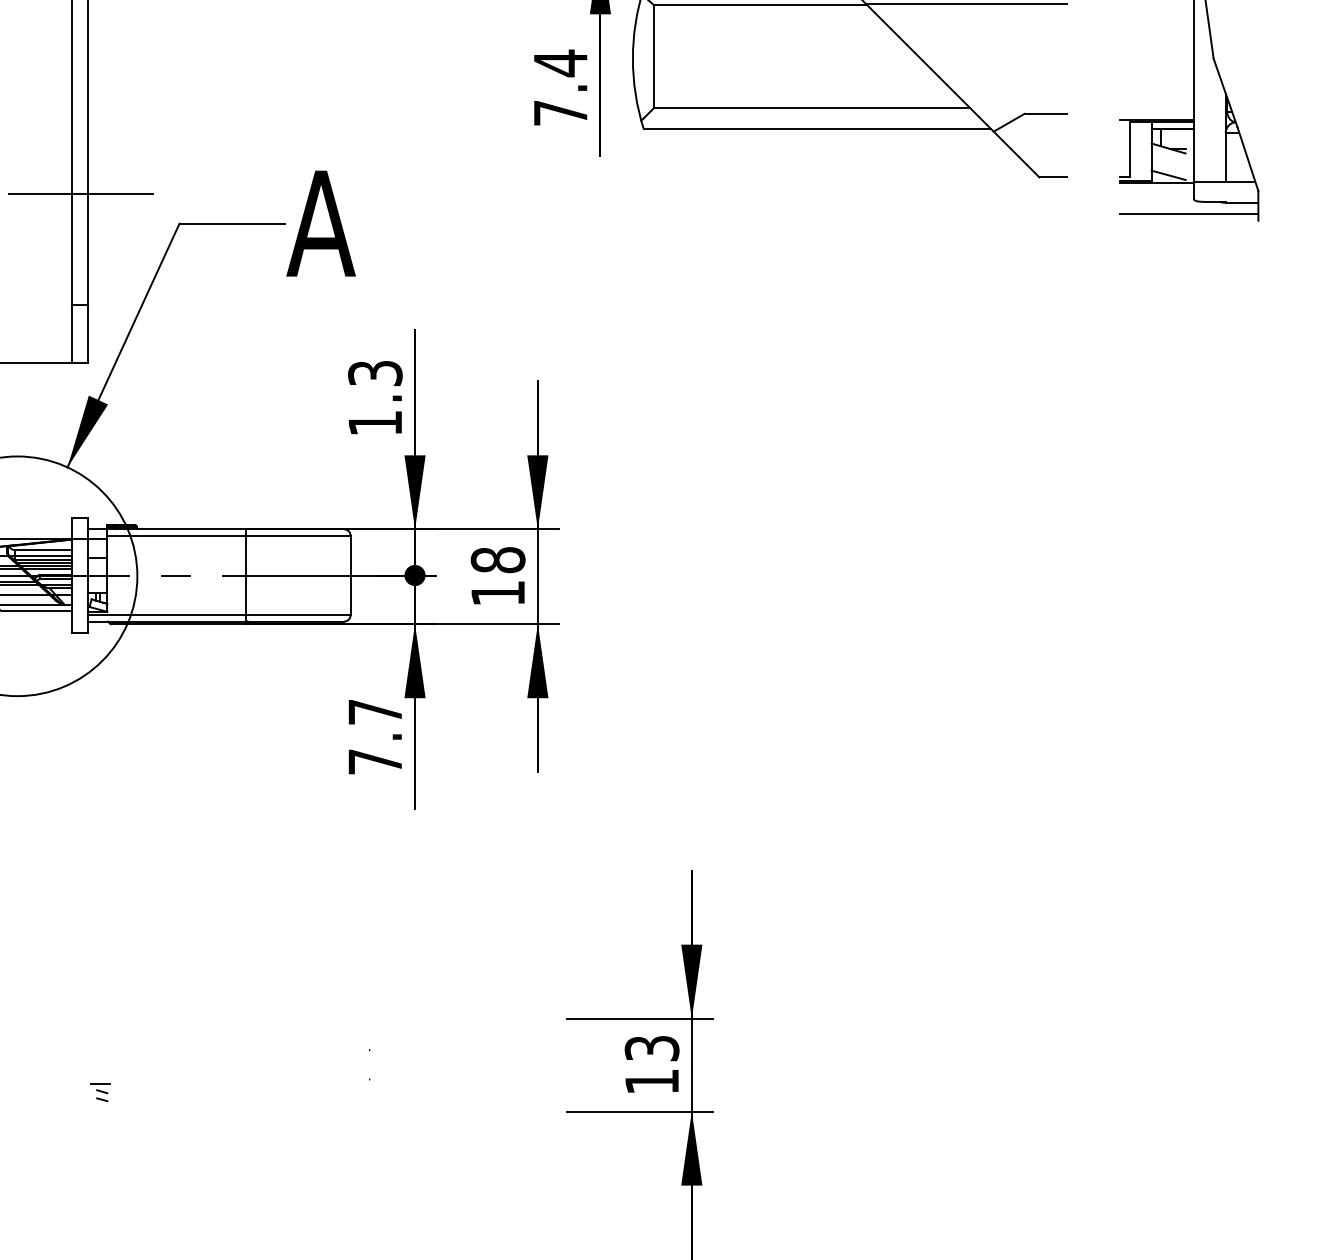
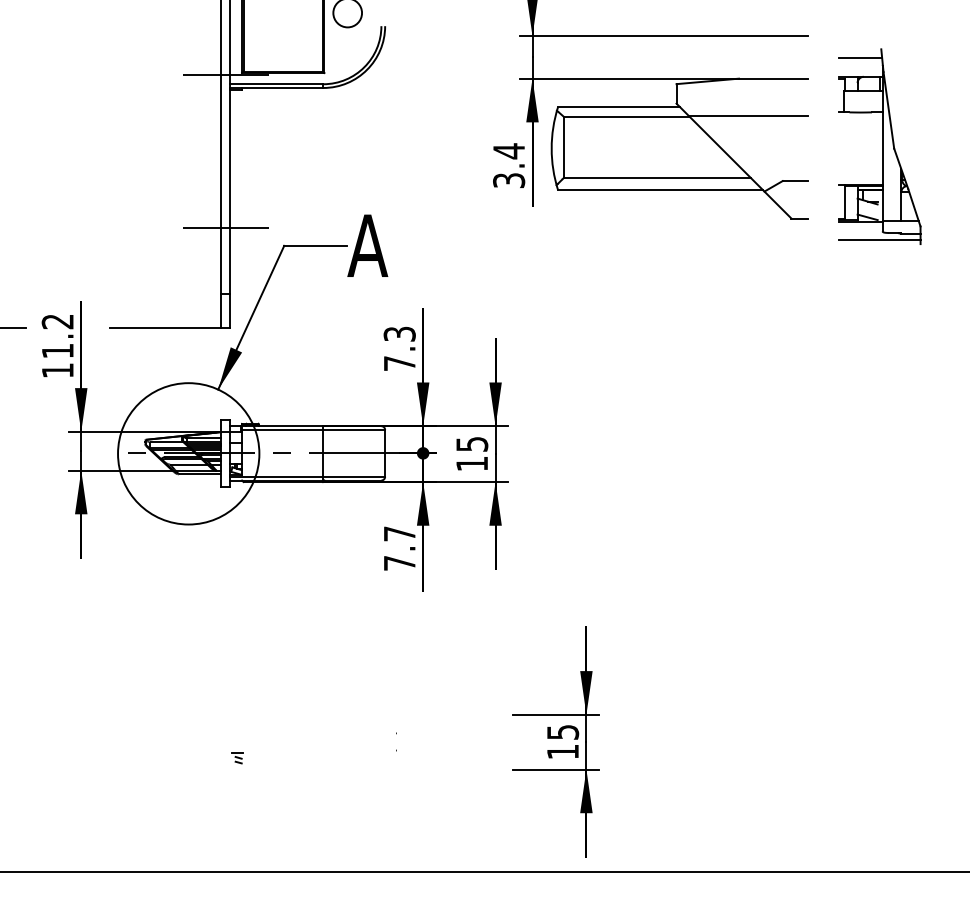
text: (561, 112) -> (509, 180), 7.4 -> 3.4
text: (374, 423) -> (399, 363), 1.3 -> 7.3
text: (498, 558) -> (472, 443), 18 -> 15
text: (651, 1048) -> (562, 732), 13 -> 15

